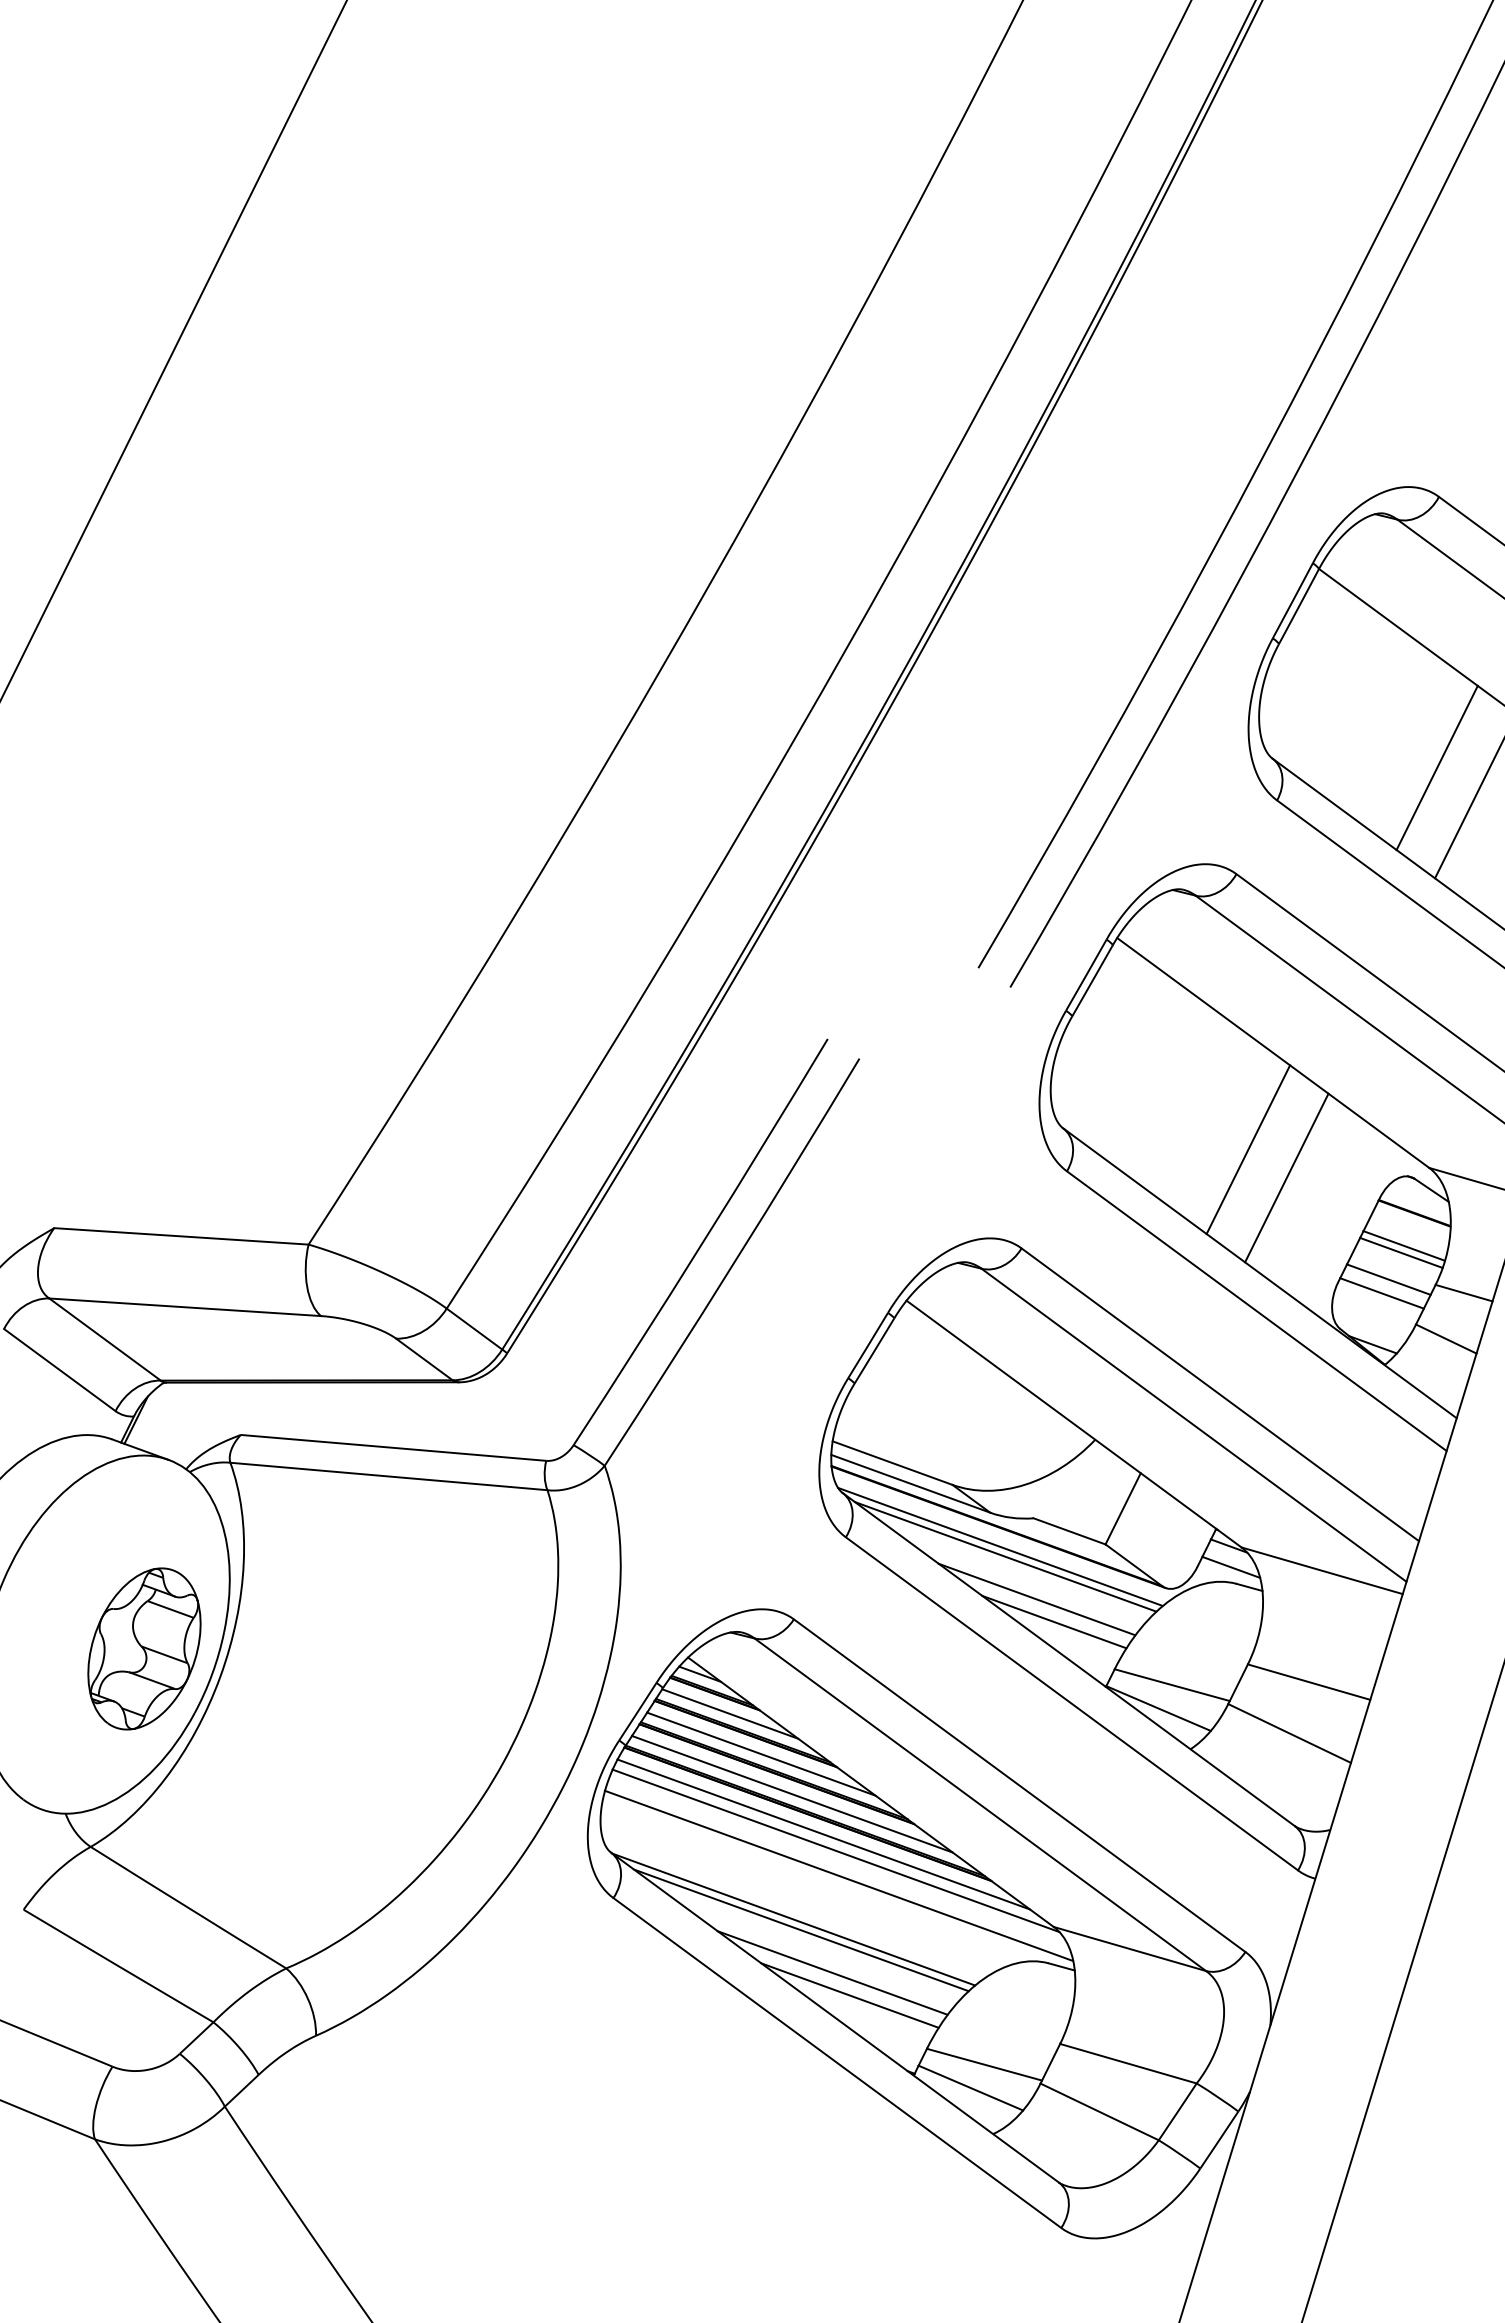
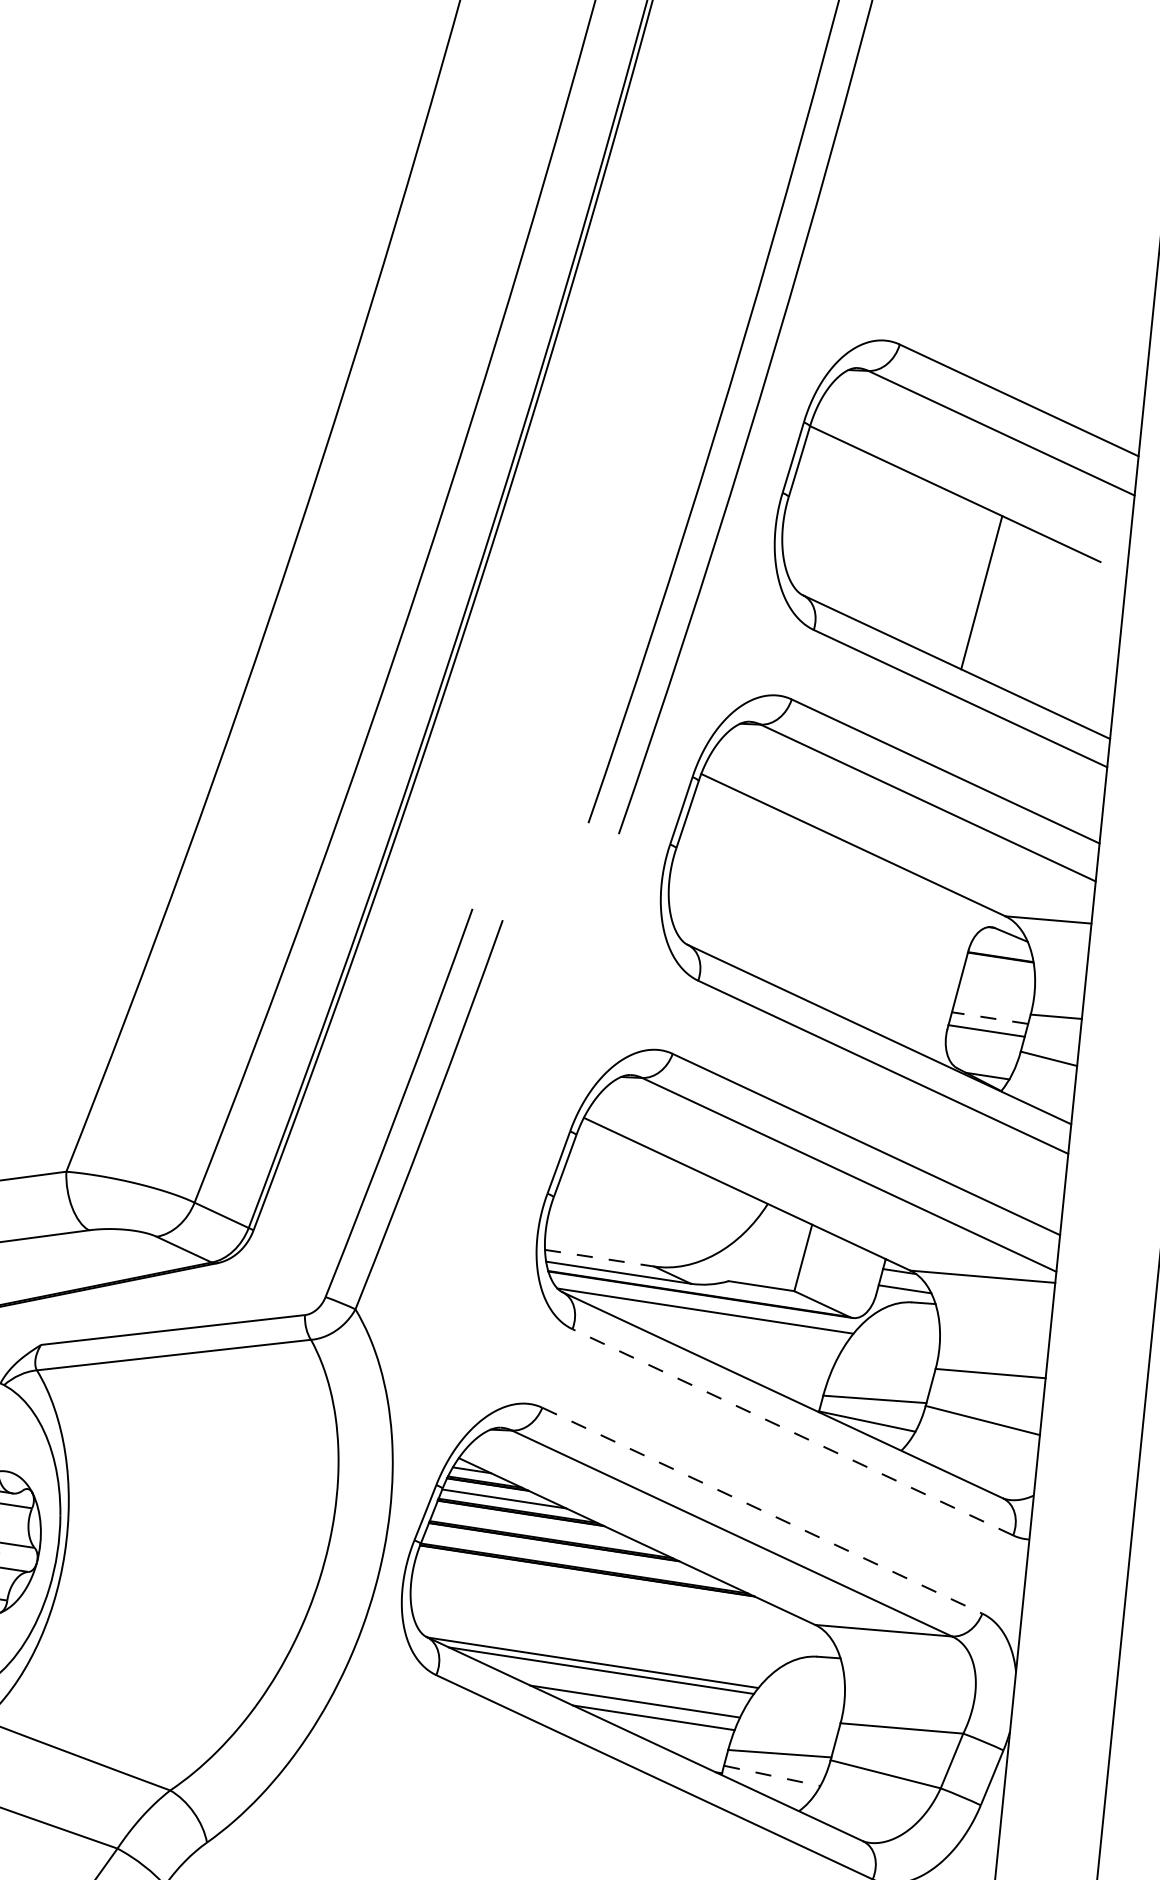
line: (1436, 767) -> (943, 574), removed
line: (1248, 1149) -> (848, 931), removed
line: (1286, 1177) -> (885, 948), removed
line: (1403, 1245) -> (996, 986), removed
line: (1401, 1252) -> (996, 992), removed
line: (1388, 1279) -> (989, 1018), solid -> dashed
line: (892, 1463) -> (599, 1258), solid -> dashed
line: (1005, 1556) -> (711, 1318), removed
line: (1036, 1599) -> (745, 1349), removed
line: (1054, 1621) -> (764, 1365), removed
line: (1071, 1703) -> (792, 1432), solid -> dashed
line: (761, 1753) -> (537, 1527), removed
line: (1020, 1785) -> (763, 1510), solid -> dashed
line: (791, 1793) -> (569, 1556), removed
line: (823, 1834) -> (603, 1585), removed
line: (835, 1850) -> (616, 1597), removed
line: (838, 1875) -> (623, 1617), removed
line: (970, 2088) -> (771, 1776), solid -> dashed

